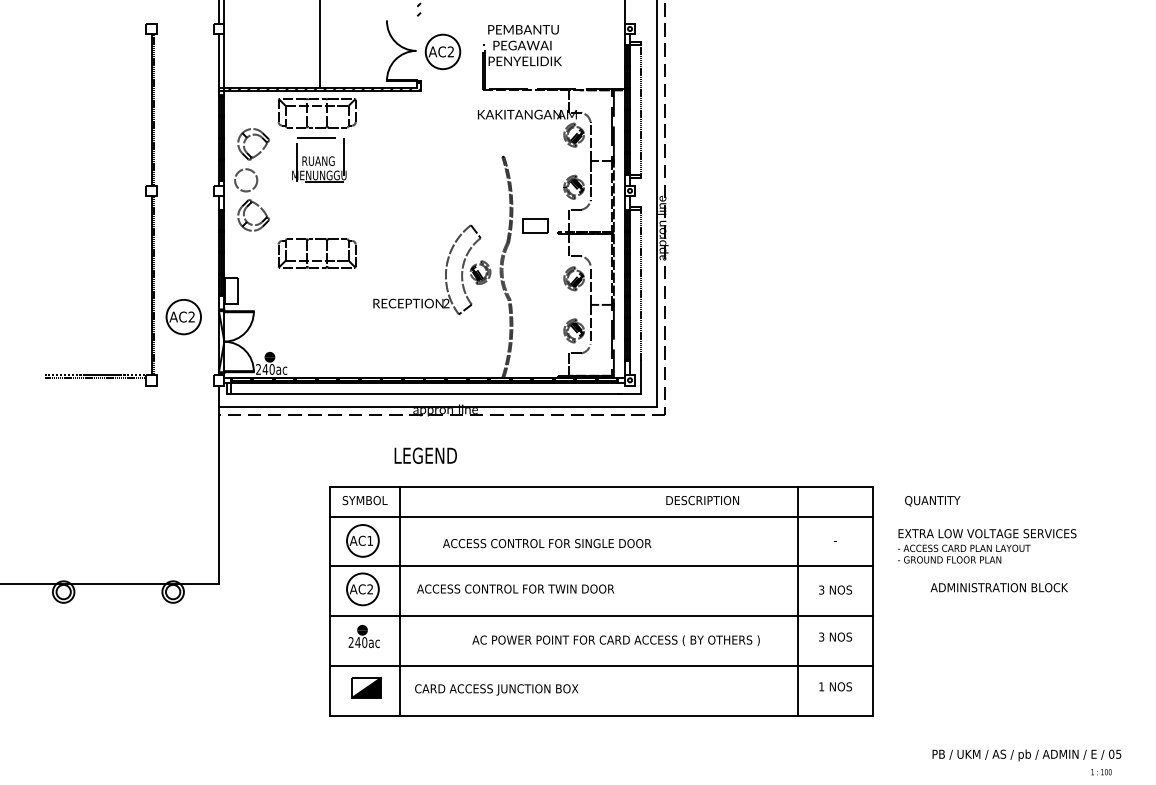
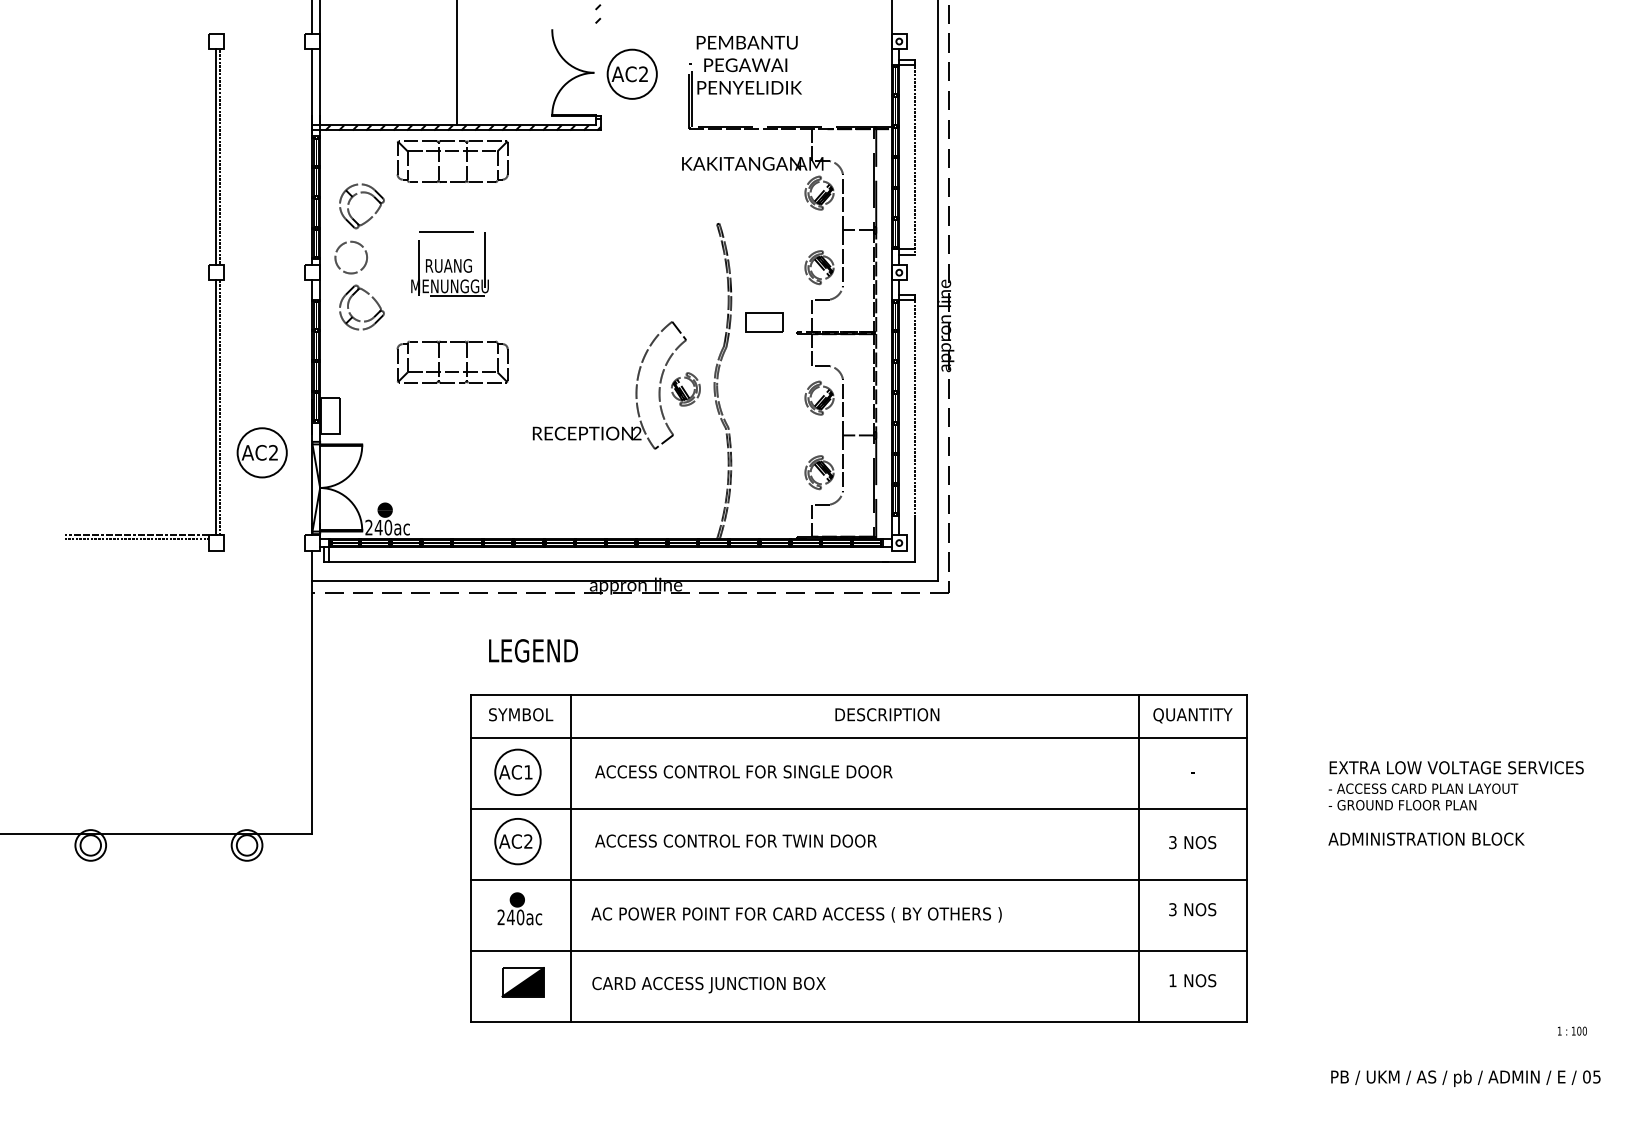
part: (319, 159) -> (450, 263), moved
text: (425, 455) -> (533, 650), moved
text: (702, 500) -> (887, 714), moved
text: (932, 501) -> (1192, 716), moved
text: (547, 543) -> (744, 771), moved
text: (987, 546) -> (1456, 786), moved
text: (615, 640) -> (795, 914), moved
text: (1101, 772) -> (1572, 1031), moved

